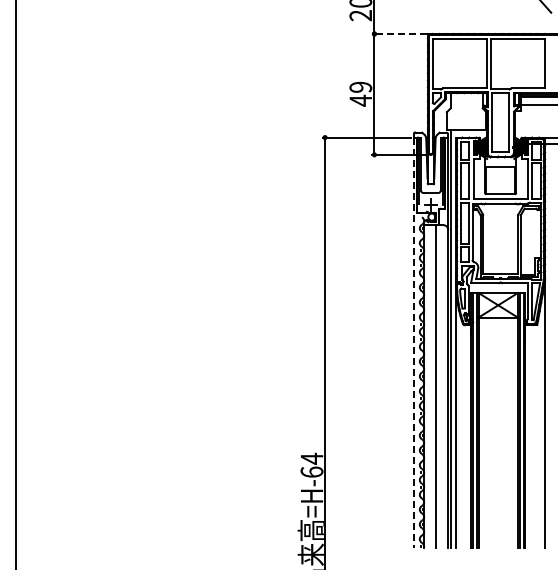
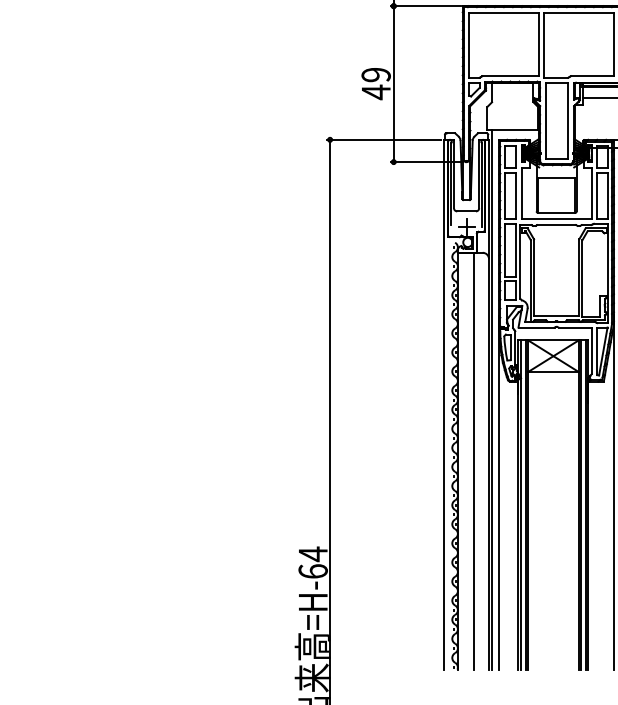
line: (398, 33) -> (424, 5), dashed -> solid
line: (413, 343) -> (444, 405), dashed -> solid

